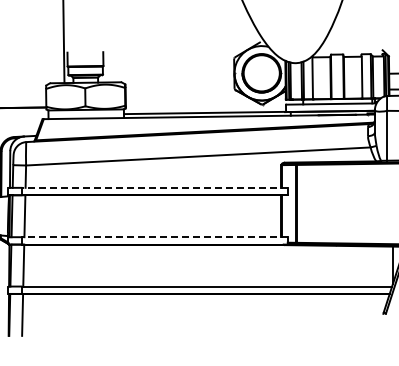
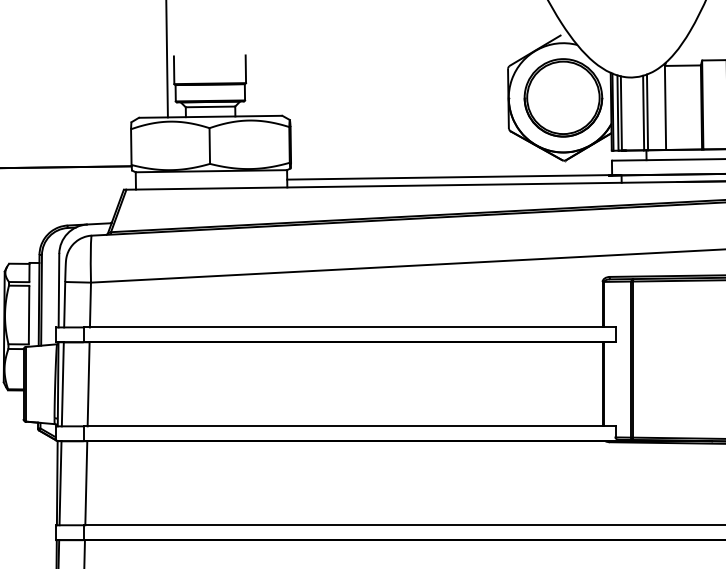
line: (155, 187) -> (350, 326), dashed -> solid
line: (155, 237) -> (350, 426), dashed -> solid

